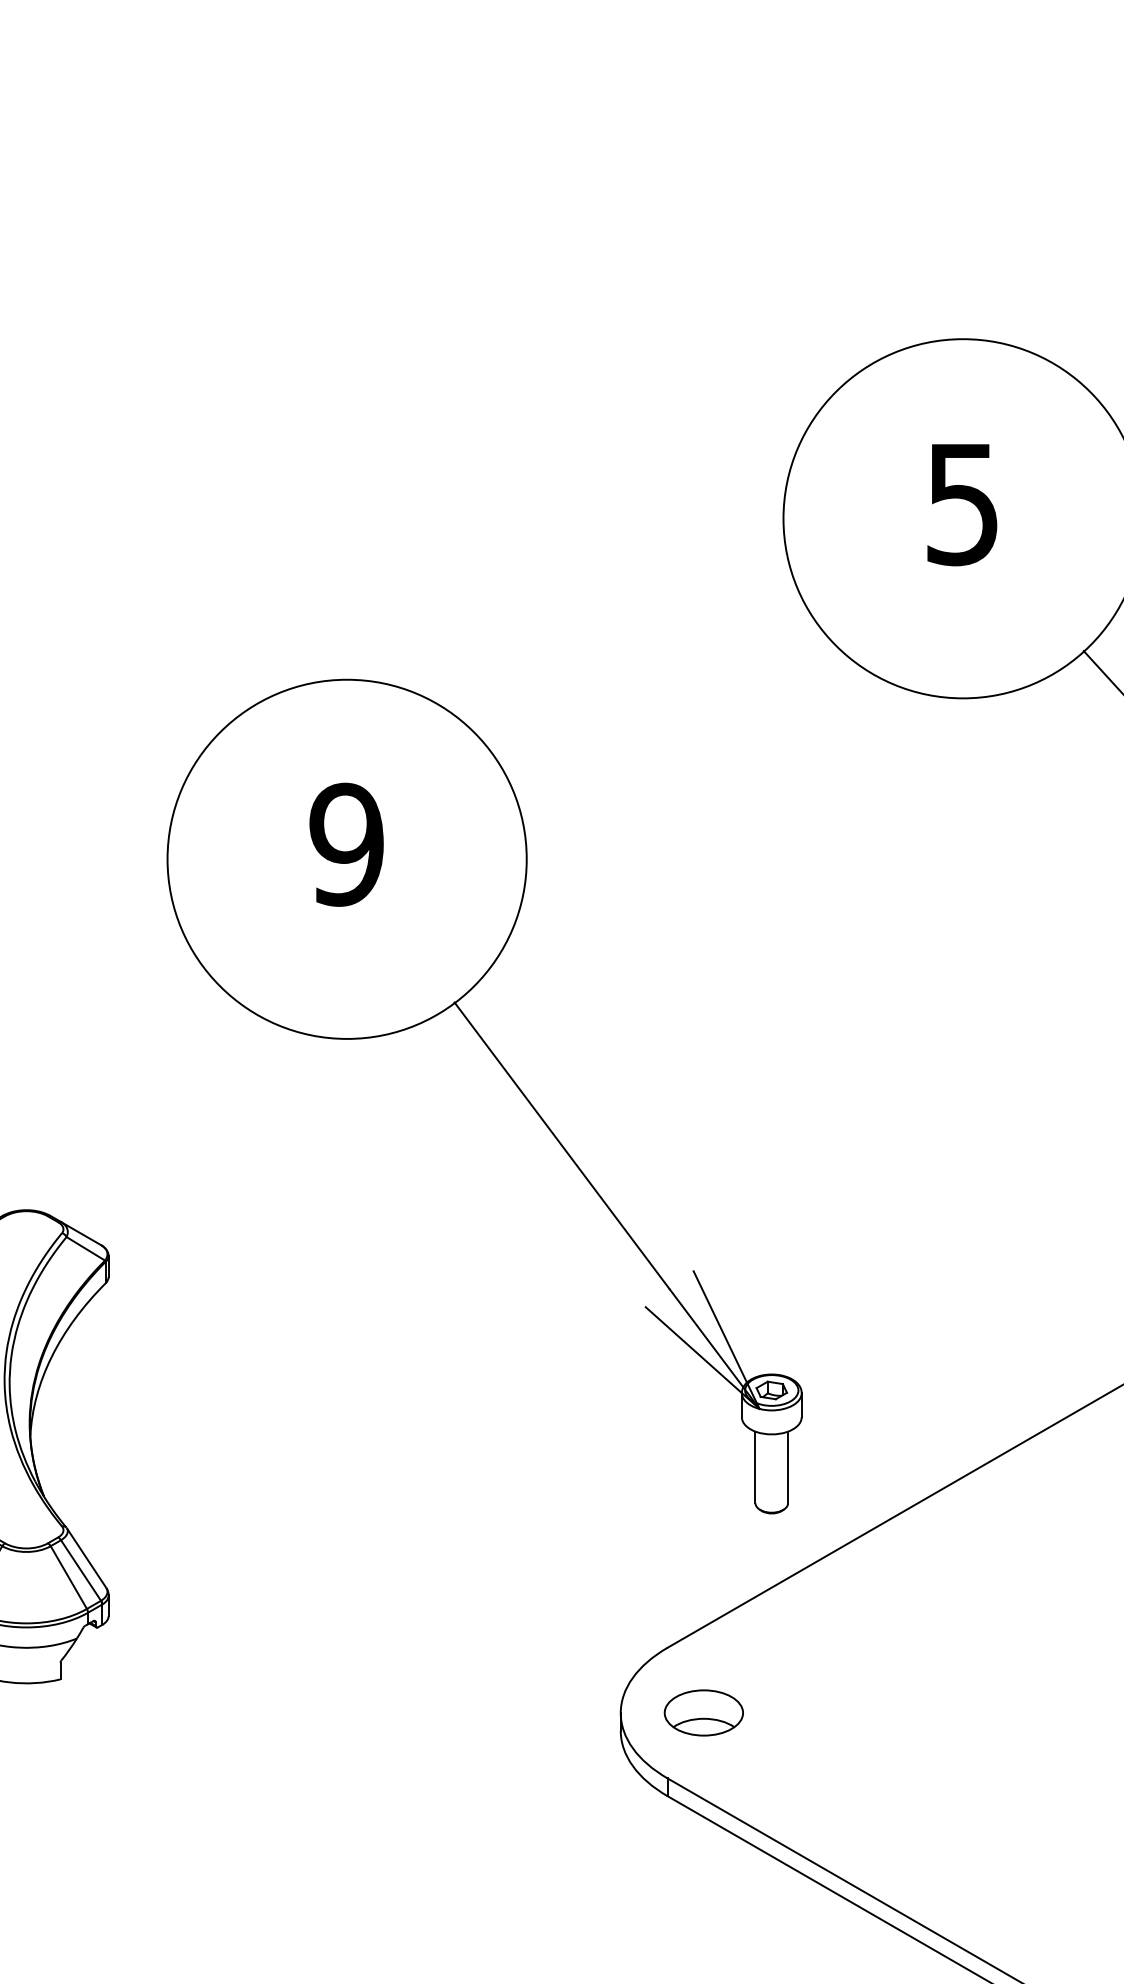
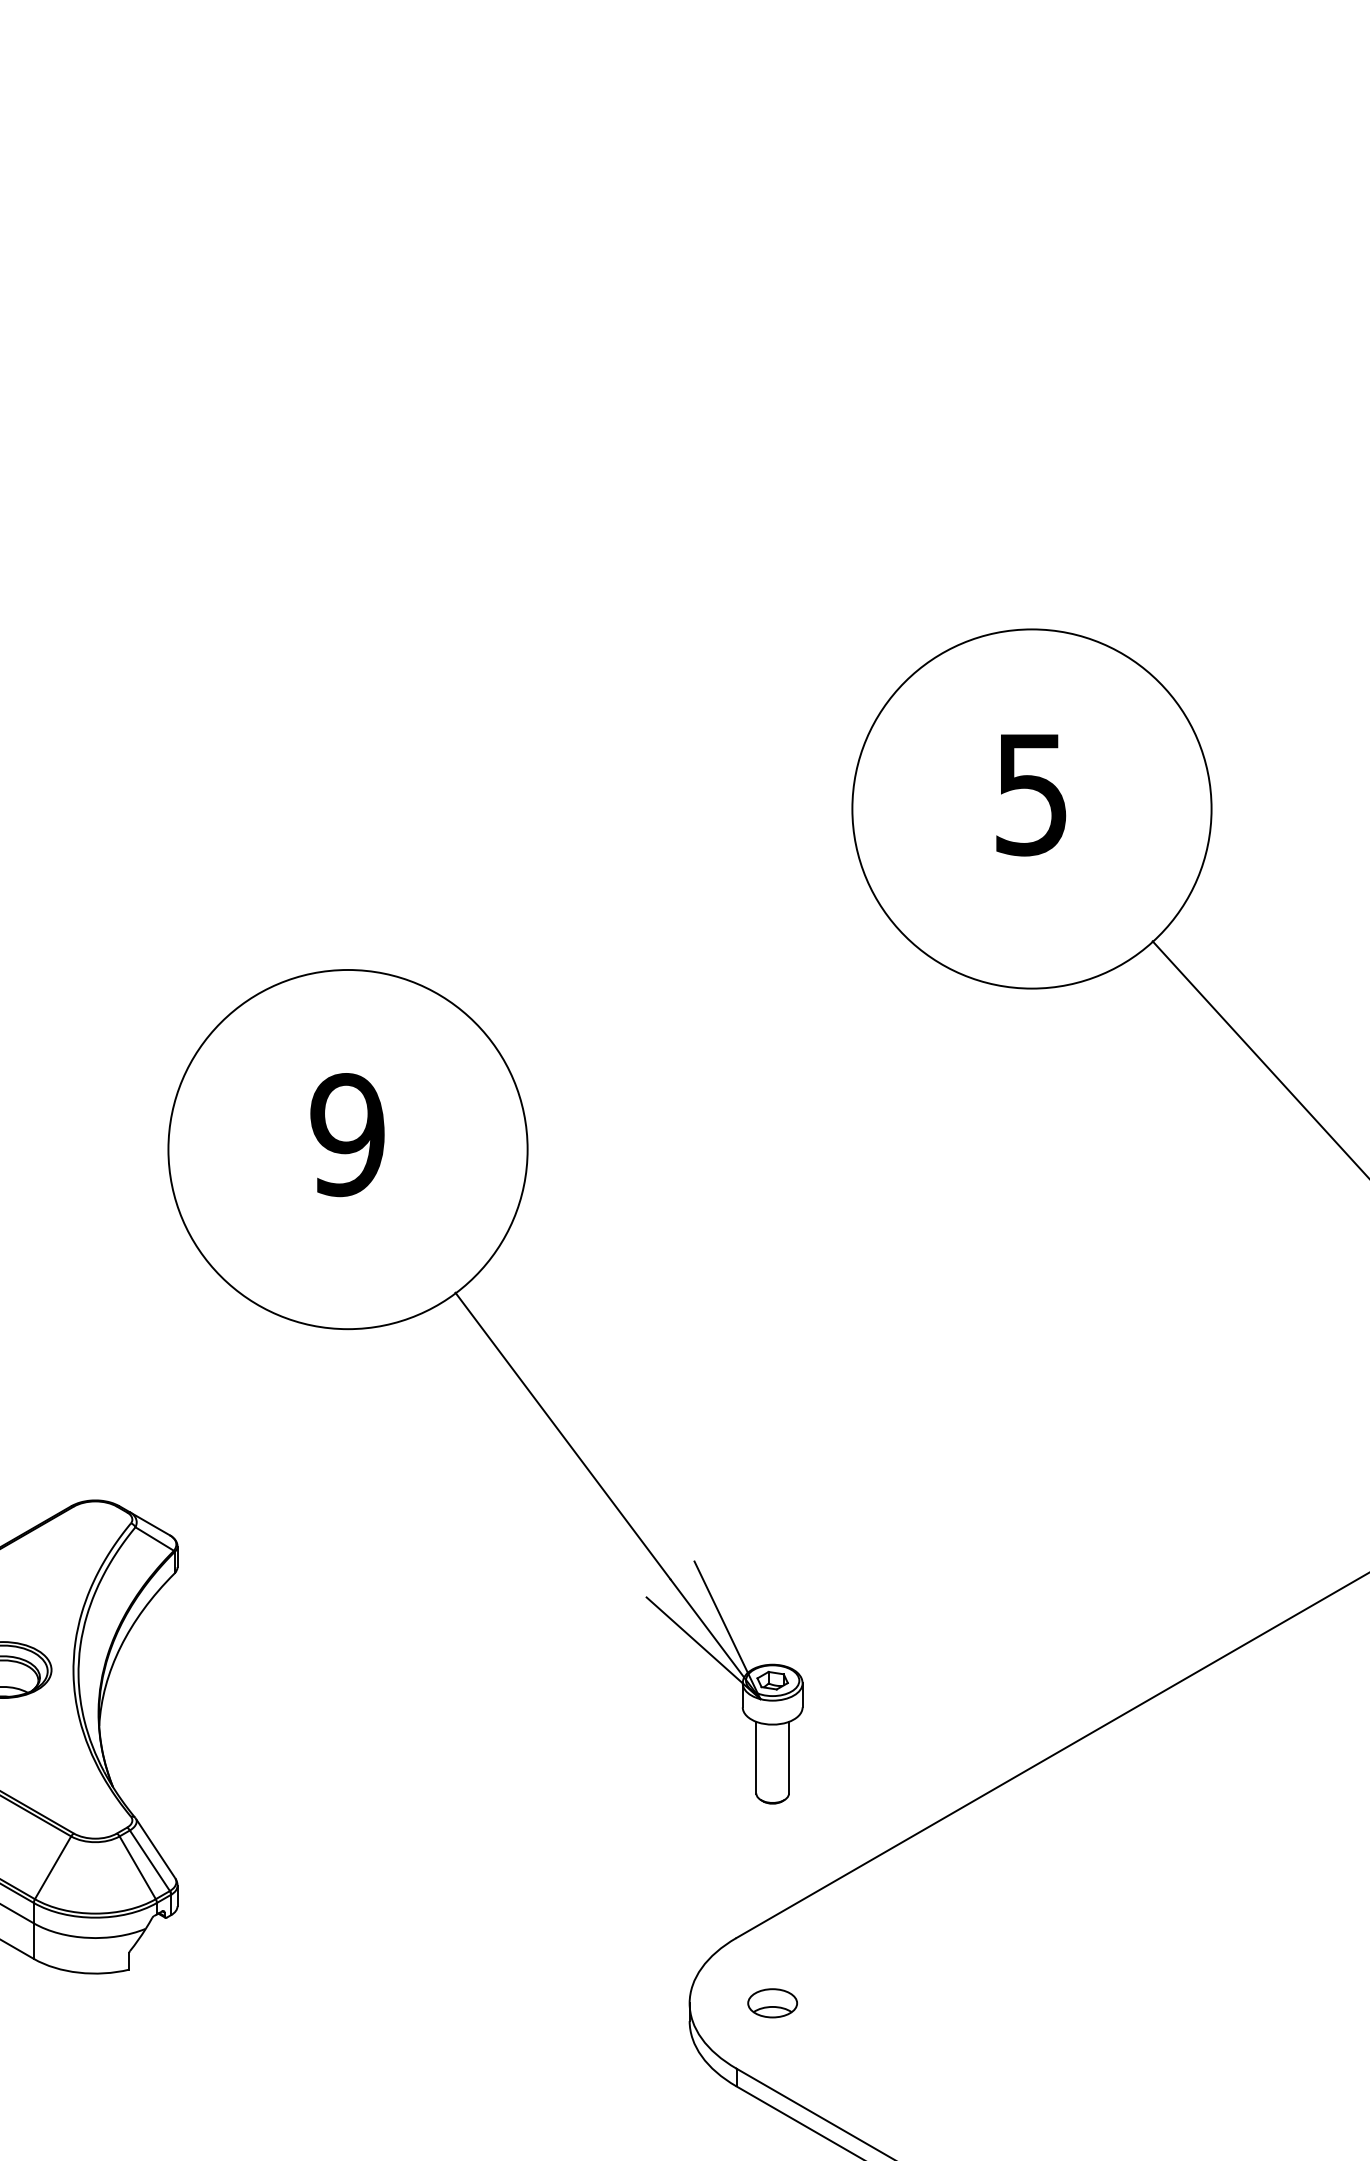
part: (510, 1079) -> (511, 1369), moved
part: (703, 1713) -> (772, 2003), size x0.62

